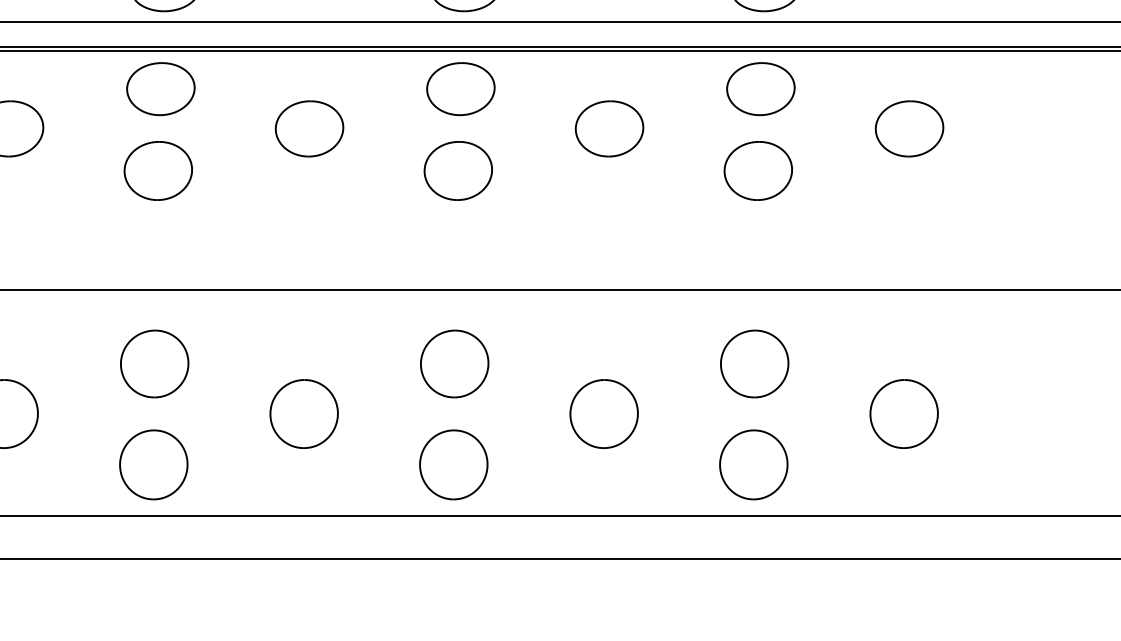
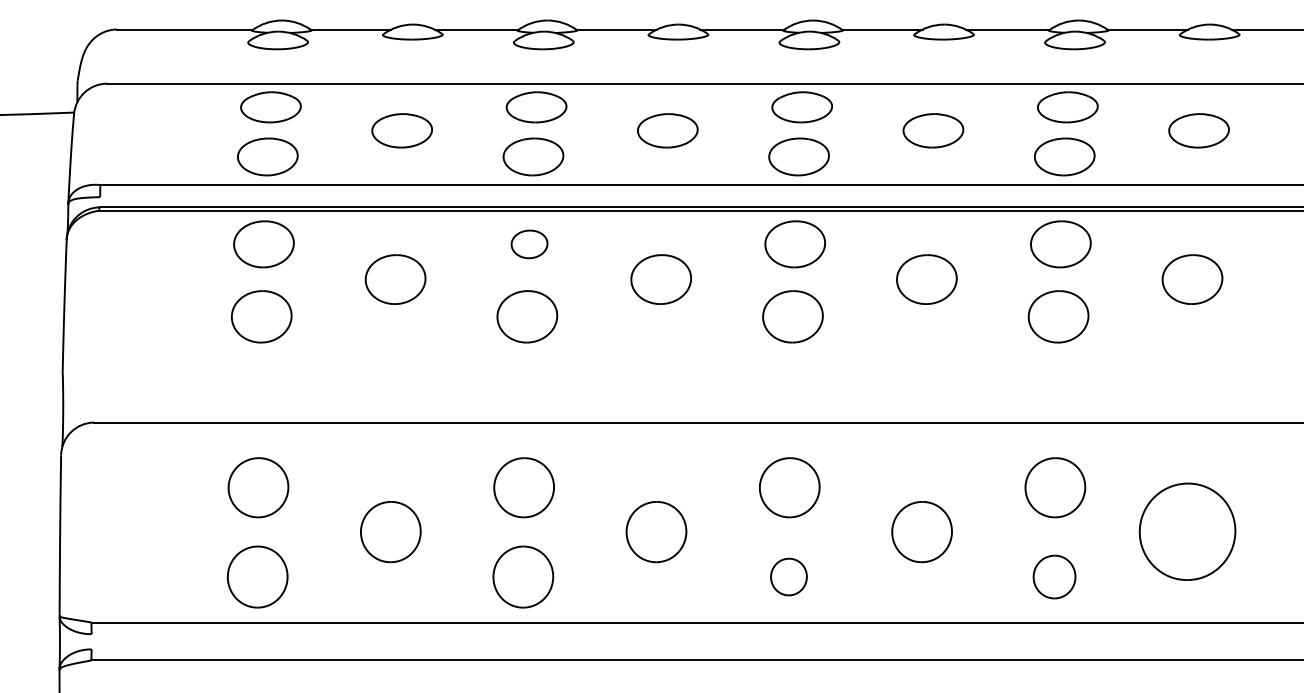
part: (160, 89) -> (529, 244), size x0.6
part: (903, 414) -> (1187, 532), size x1.6
part: (453, 464) -> (788, 576), size x0.6
part: (753, 464) -> (1054, 576), size x0.7

